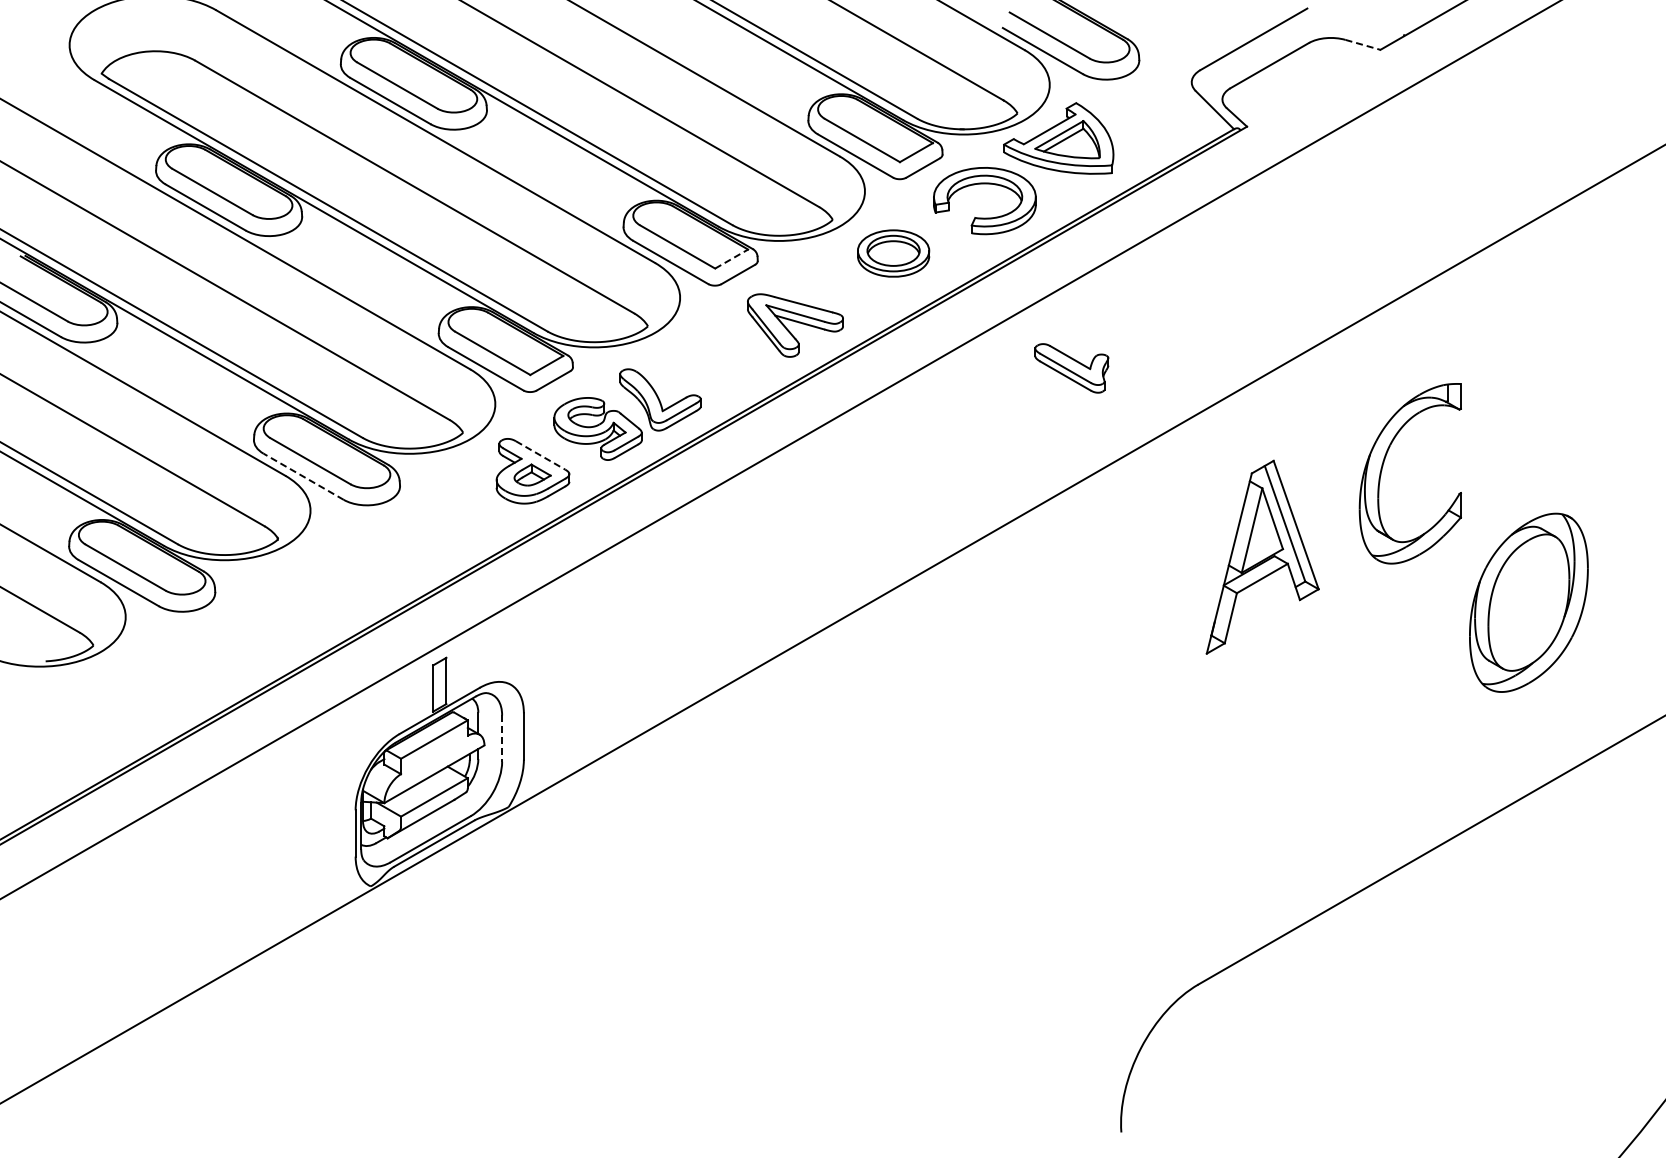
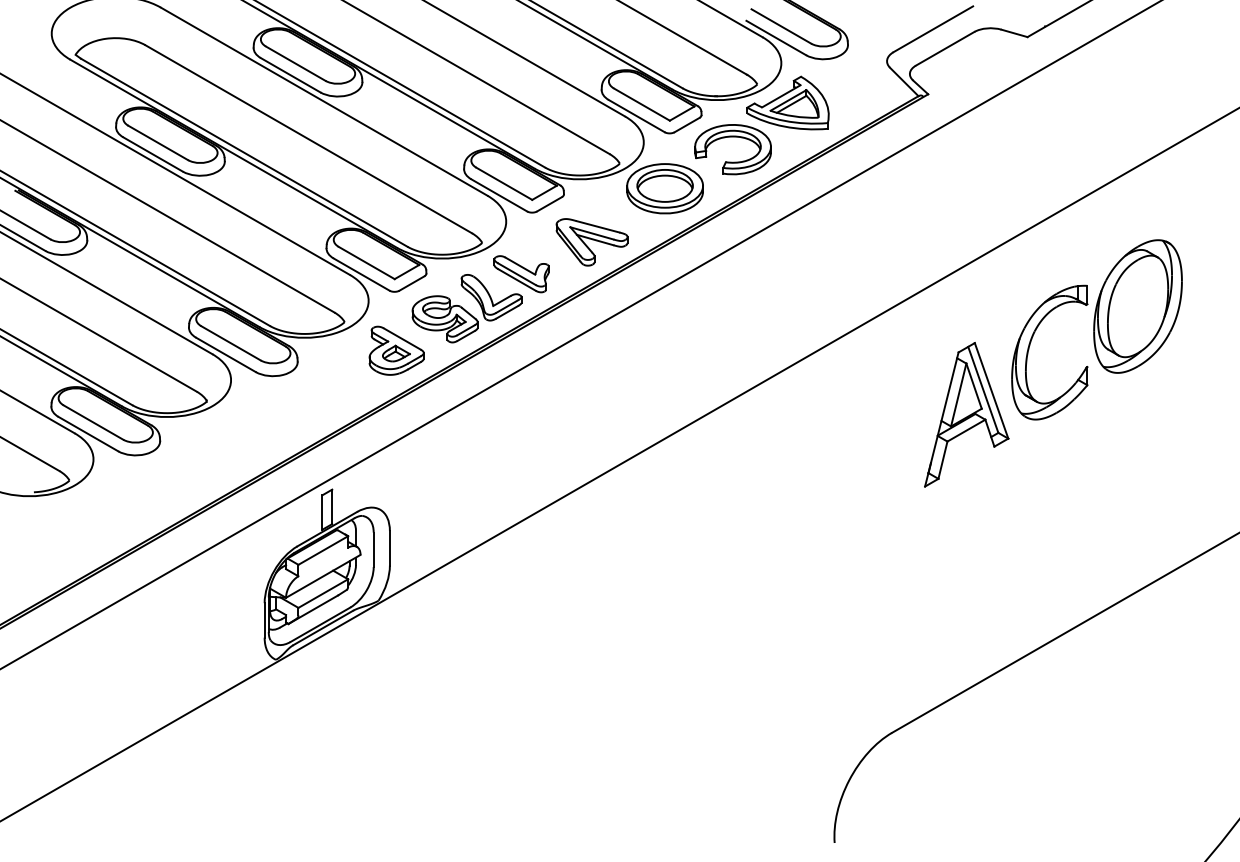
line: (1363, 45) -> (1014, 33), dashed -> solid
part: (893, 253) -> (665, 188), size x1.43
line: (732, 258) -> (545, 192), dashed -> solid
part: (1071, 368) -> (521, 274), moved
line: (541, 455) -> (403, 339), dashed -> solid
line: (303, 476) -> (225, 354), dashed -> solid
part: (1262, 556) -> (966, 414), moved
part: (1528, 602) -> (1137, 306), moved
line: (502, 739) -> (373, 550), dashed -> solid

